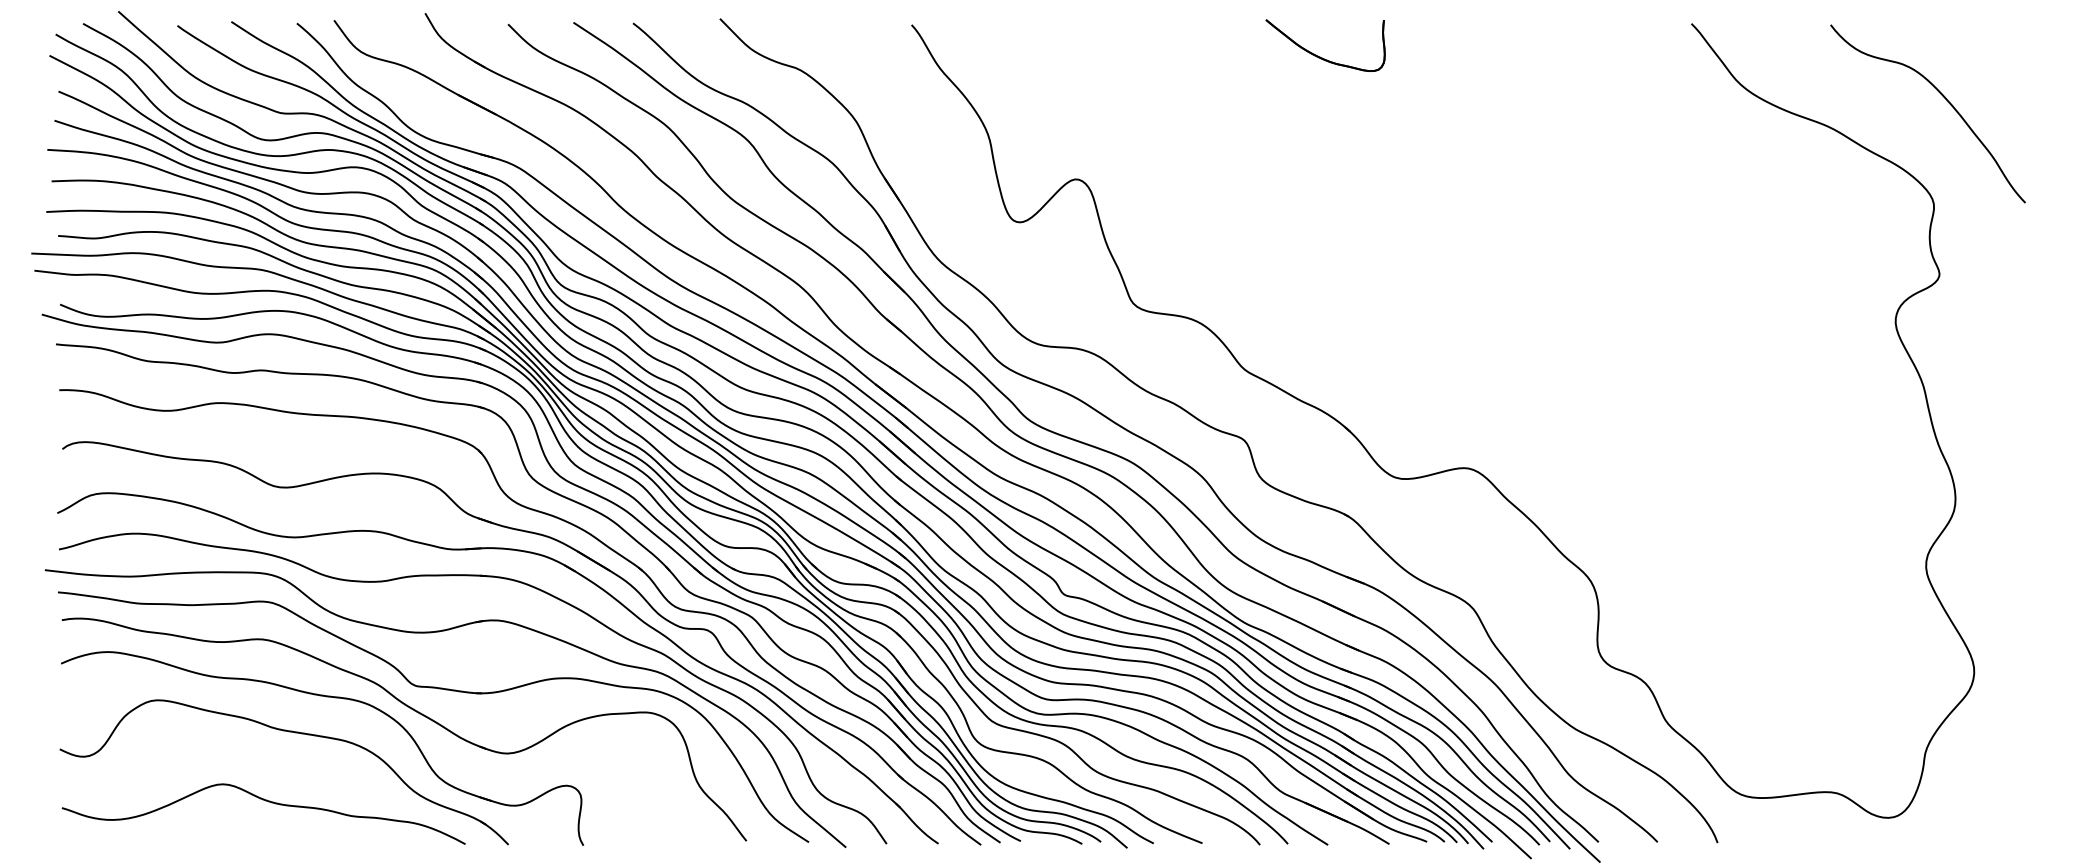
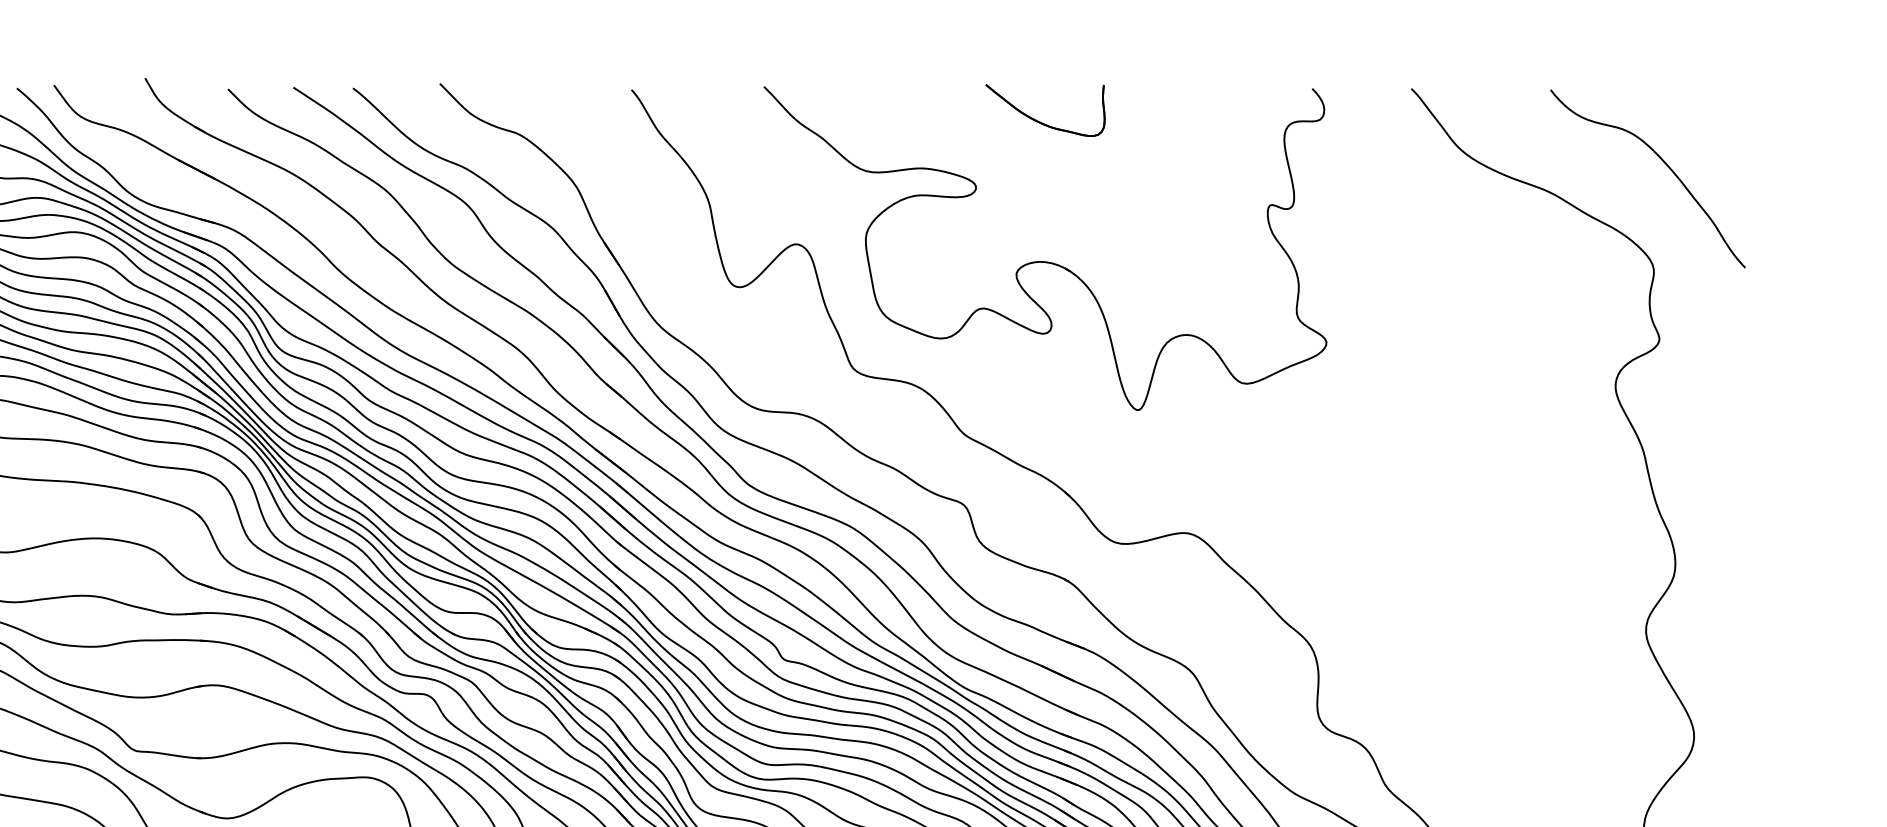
part: (1325, 196) -> (1045, 261), added

